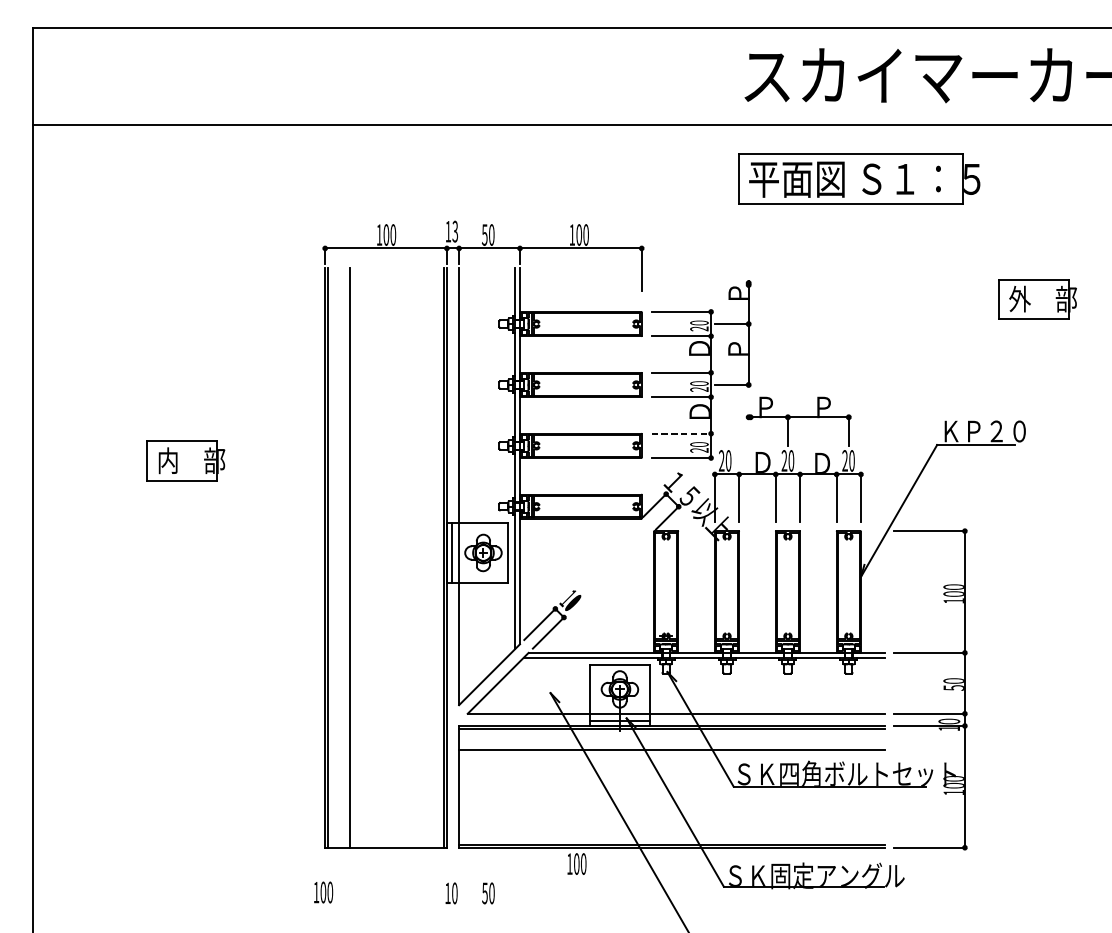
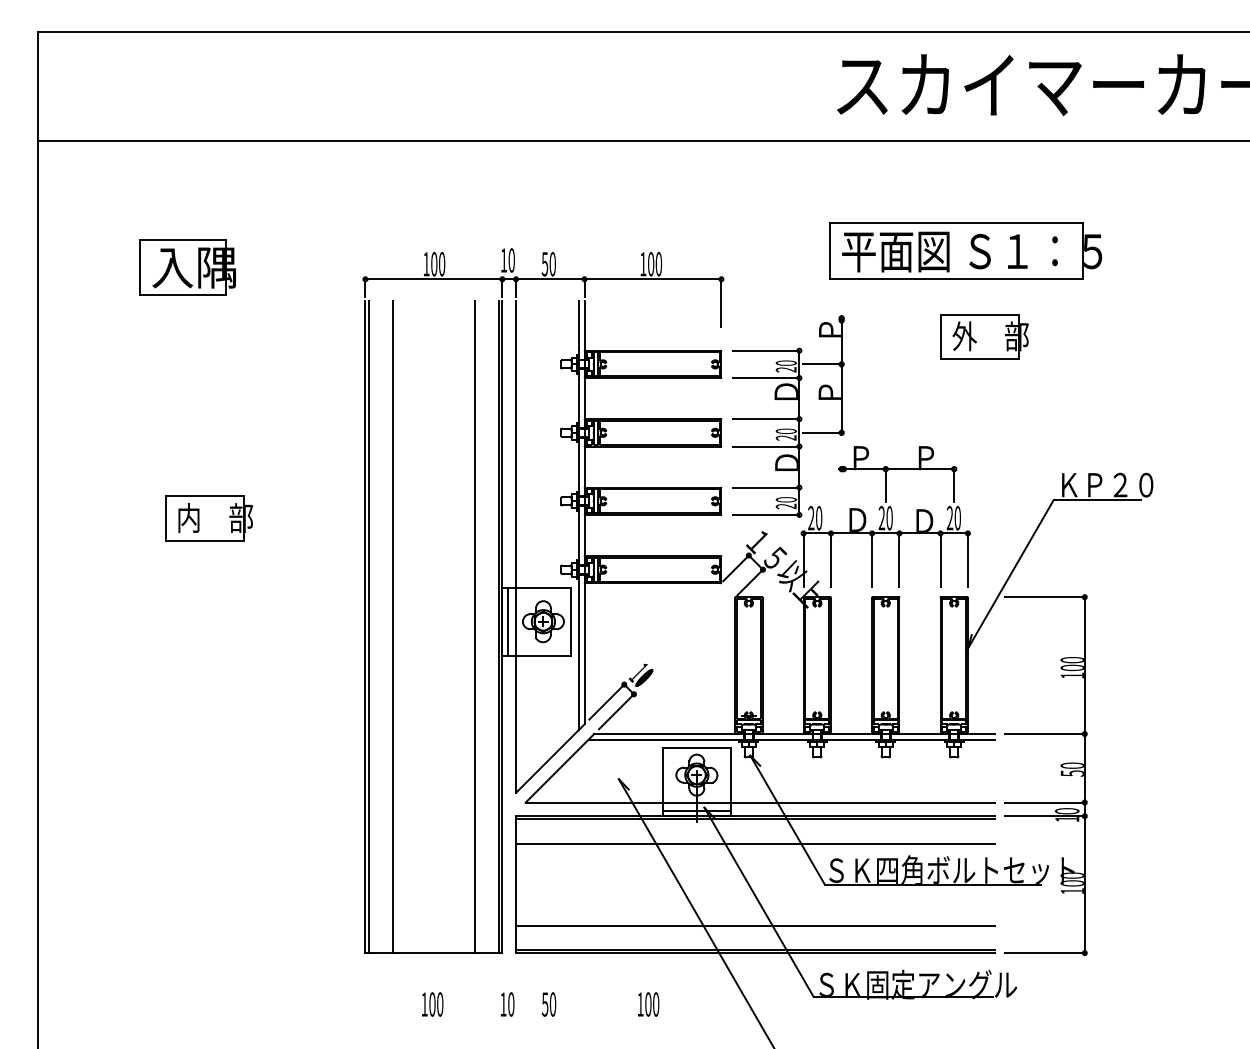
part: (858, 178) -> (965, 250), moved
text: (455, 231) -> (511, 260), 13 -> 10
part: (166, 237) -> (187, 267), added
part: (1037, 299) -> (984, 336), moved
line: (681, 433) -> (766, 487), dashed -> solid
line: (422, 558) -> (474, 627), added
line: (672, 823) -> (755, 925), added
text: (576, 864) -> (648, 1004), moved
text: (323, 892) -> (432, 1004), moved

